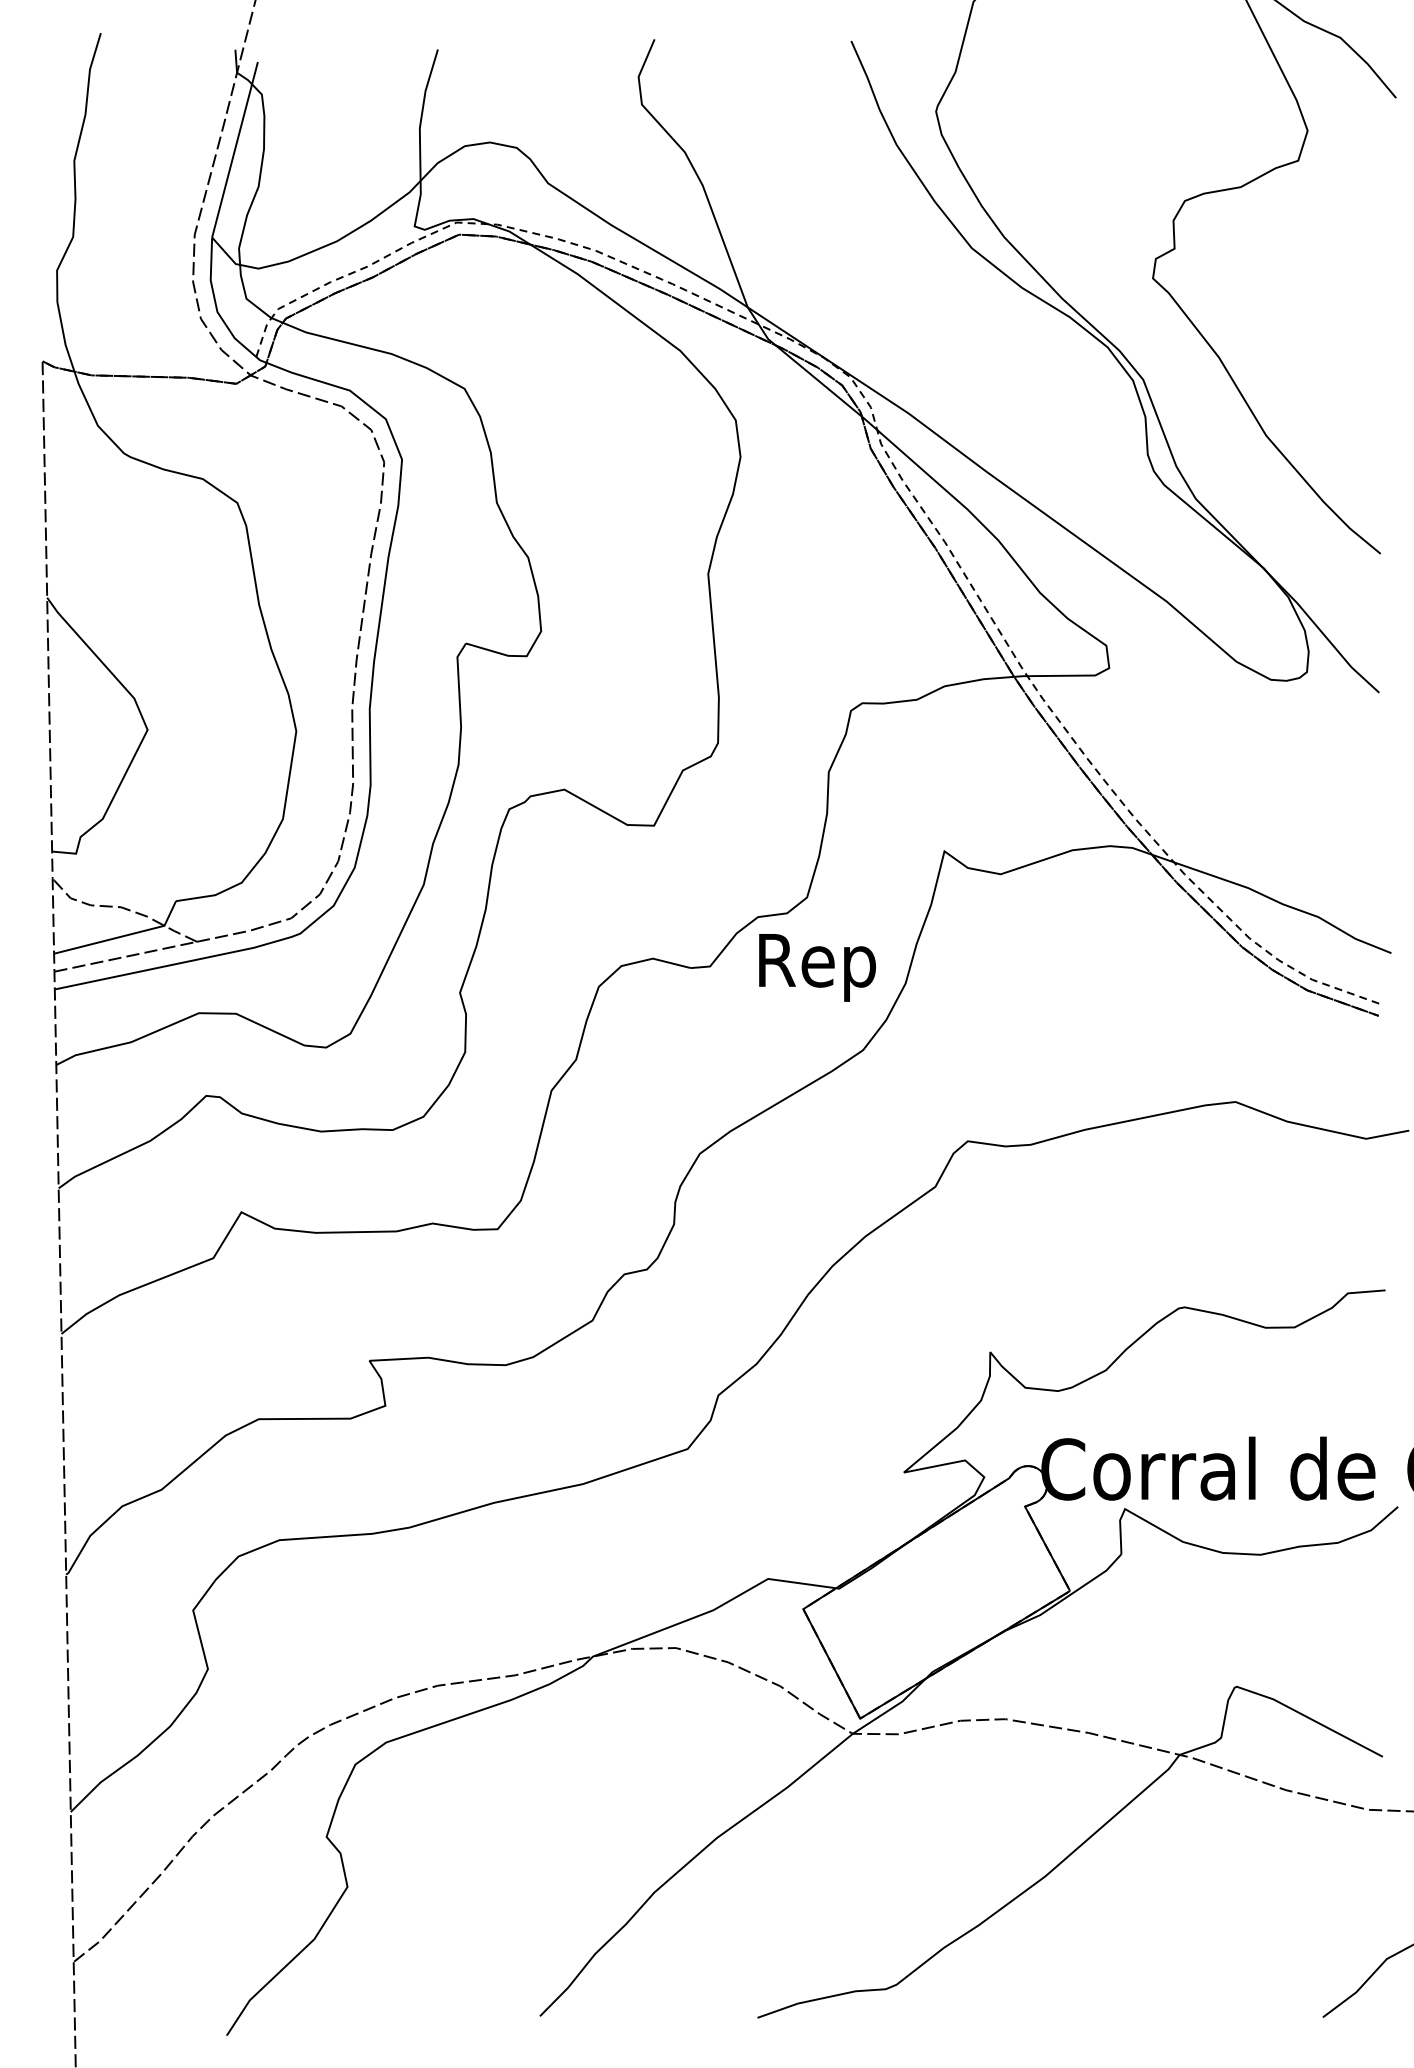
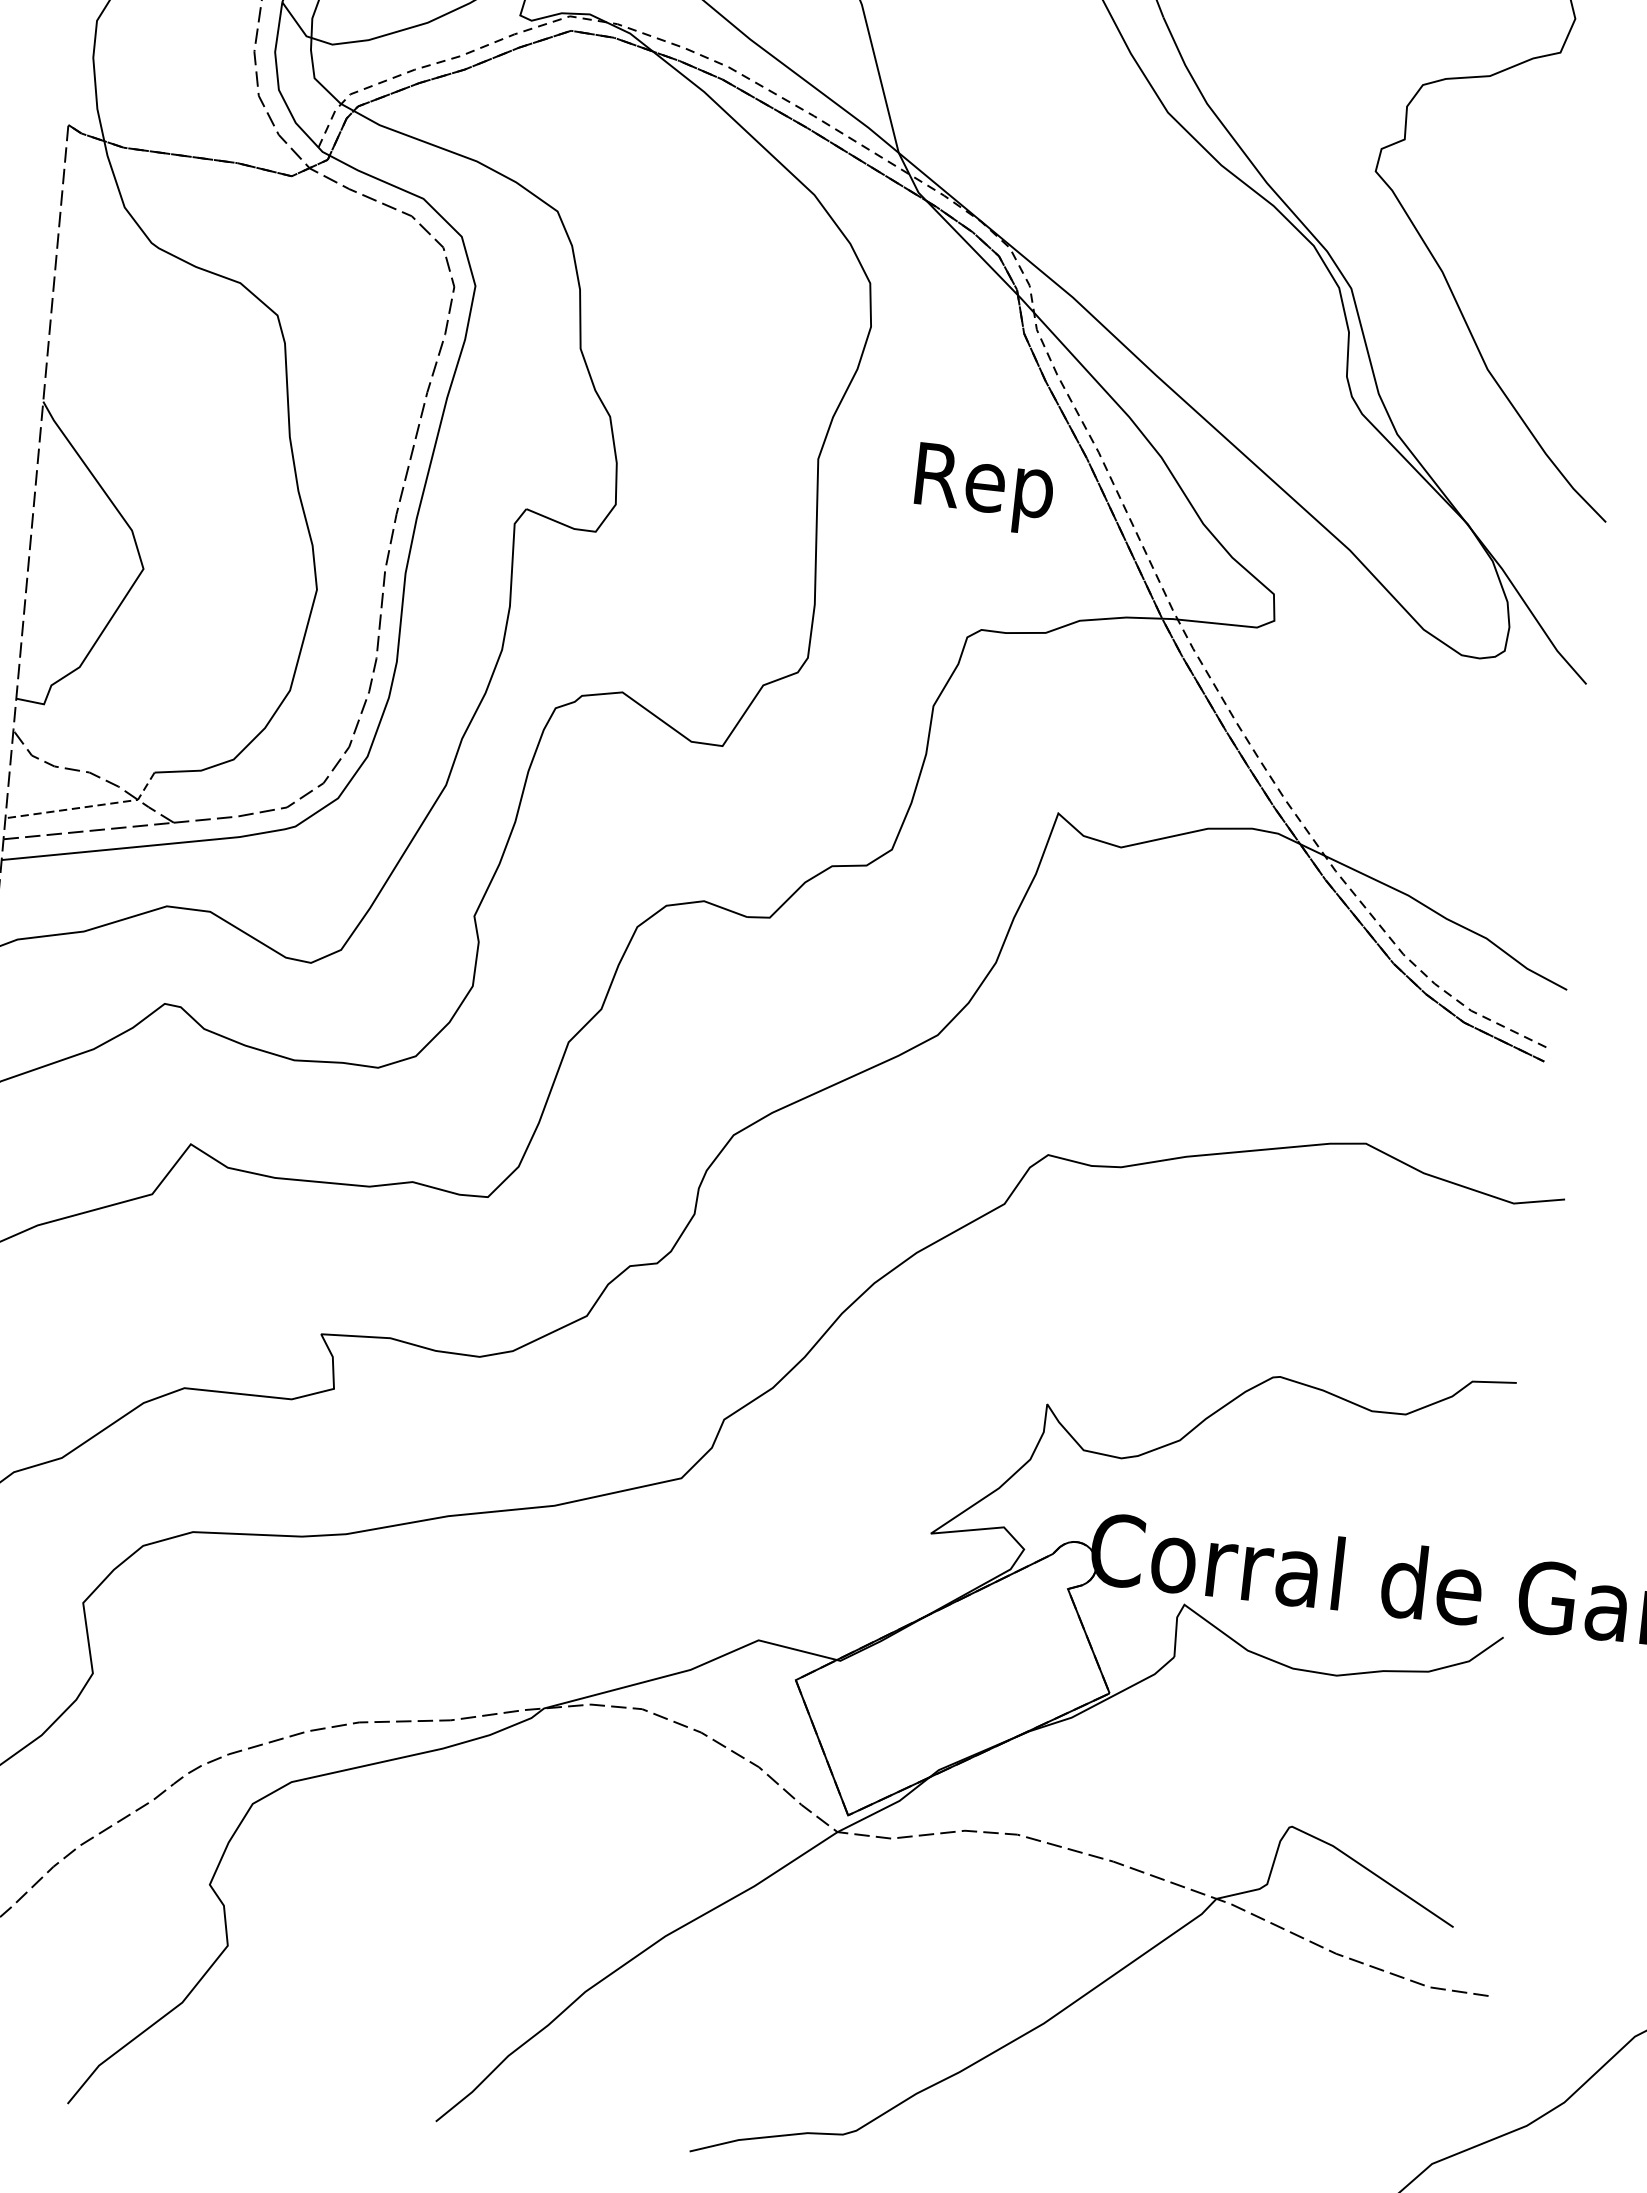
line: (122, 936) -> (87, 806), solid -> dashed
text: (817, 967) -> (984, 488), moved

